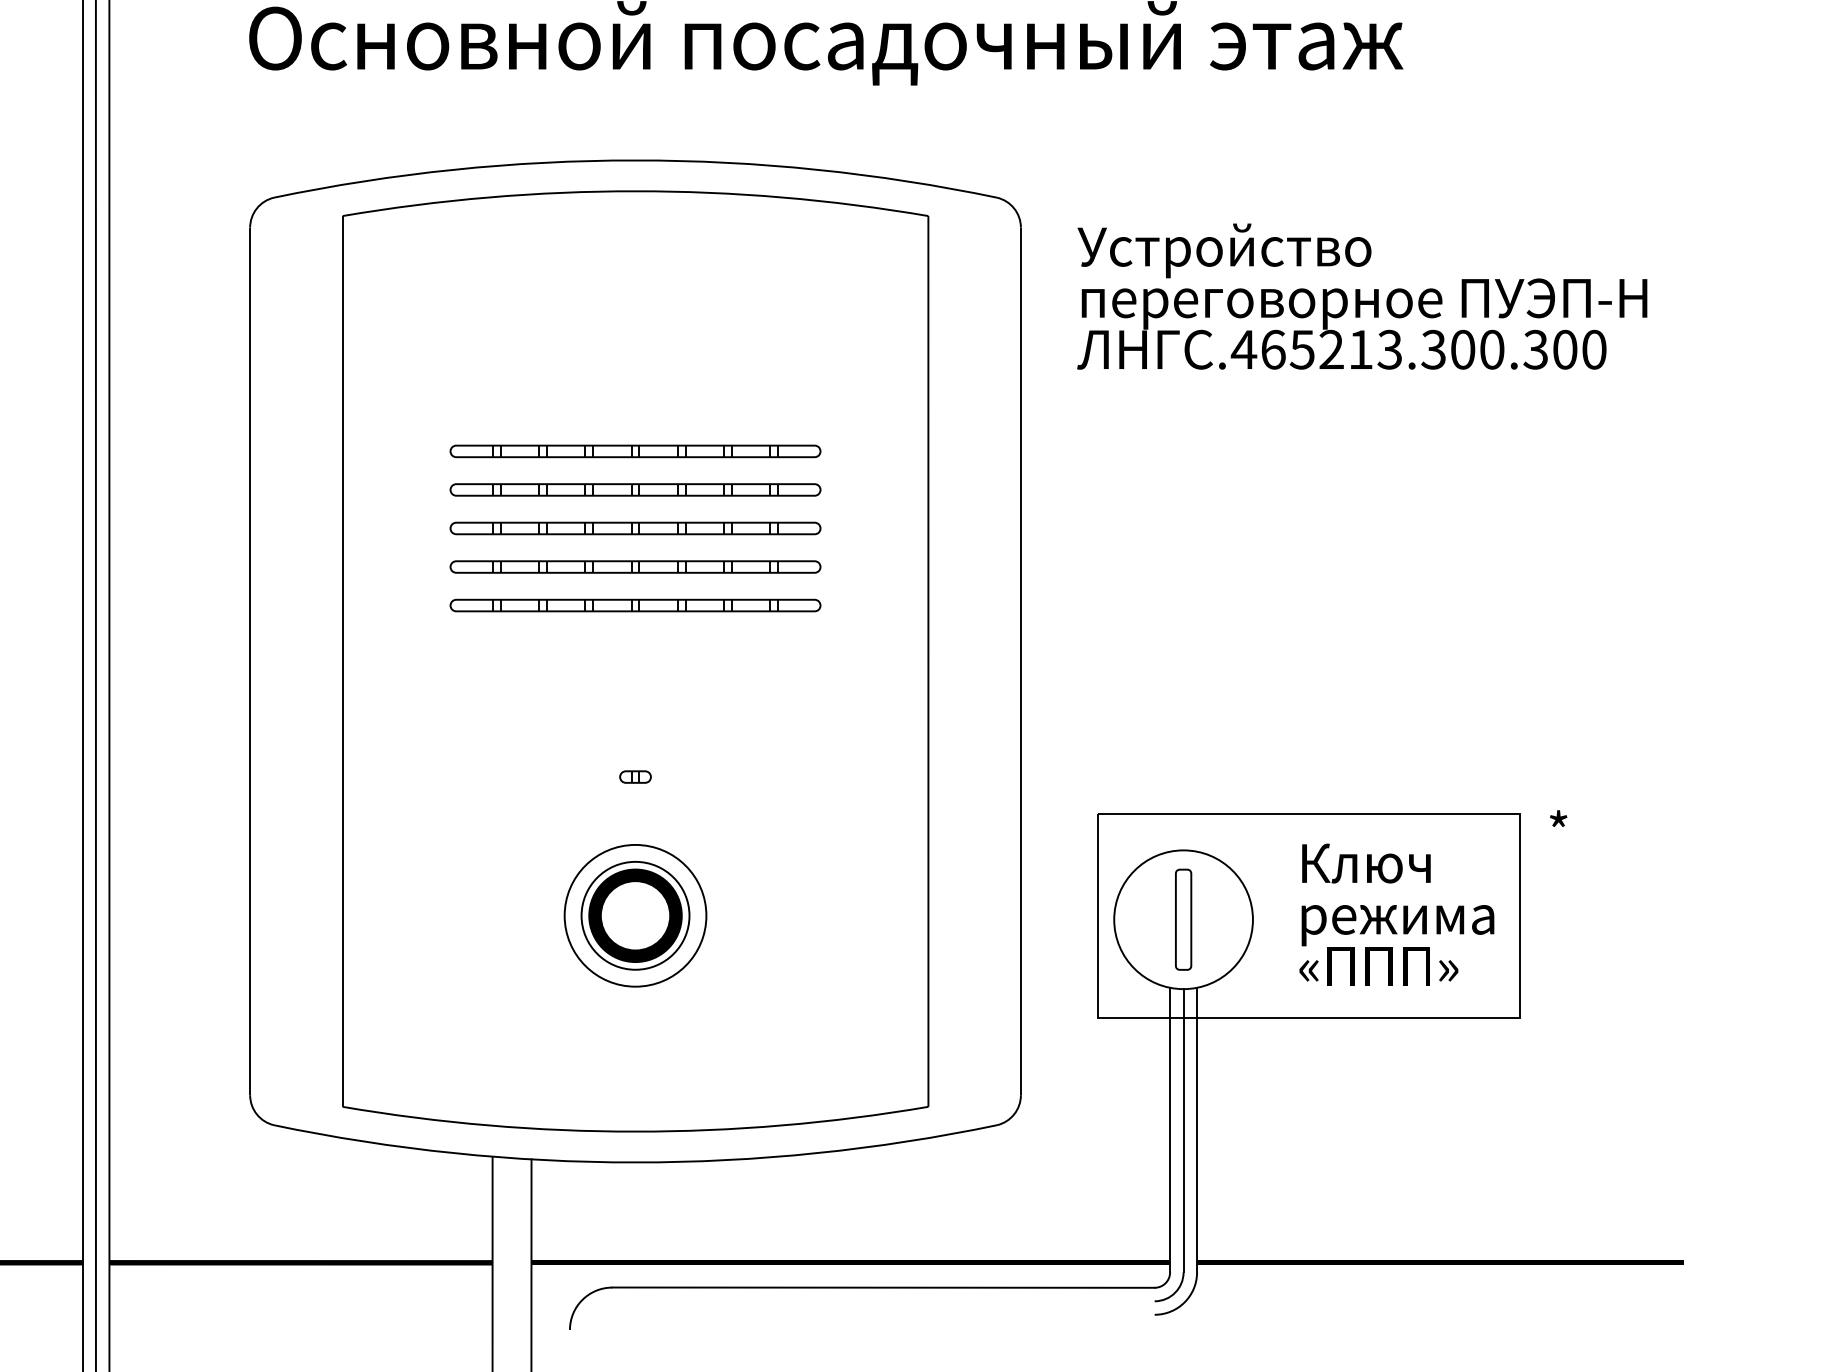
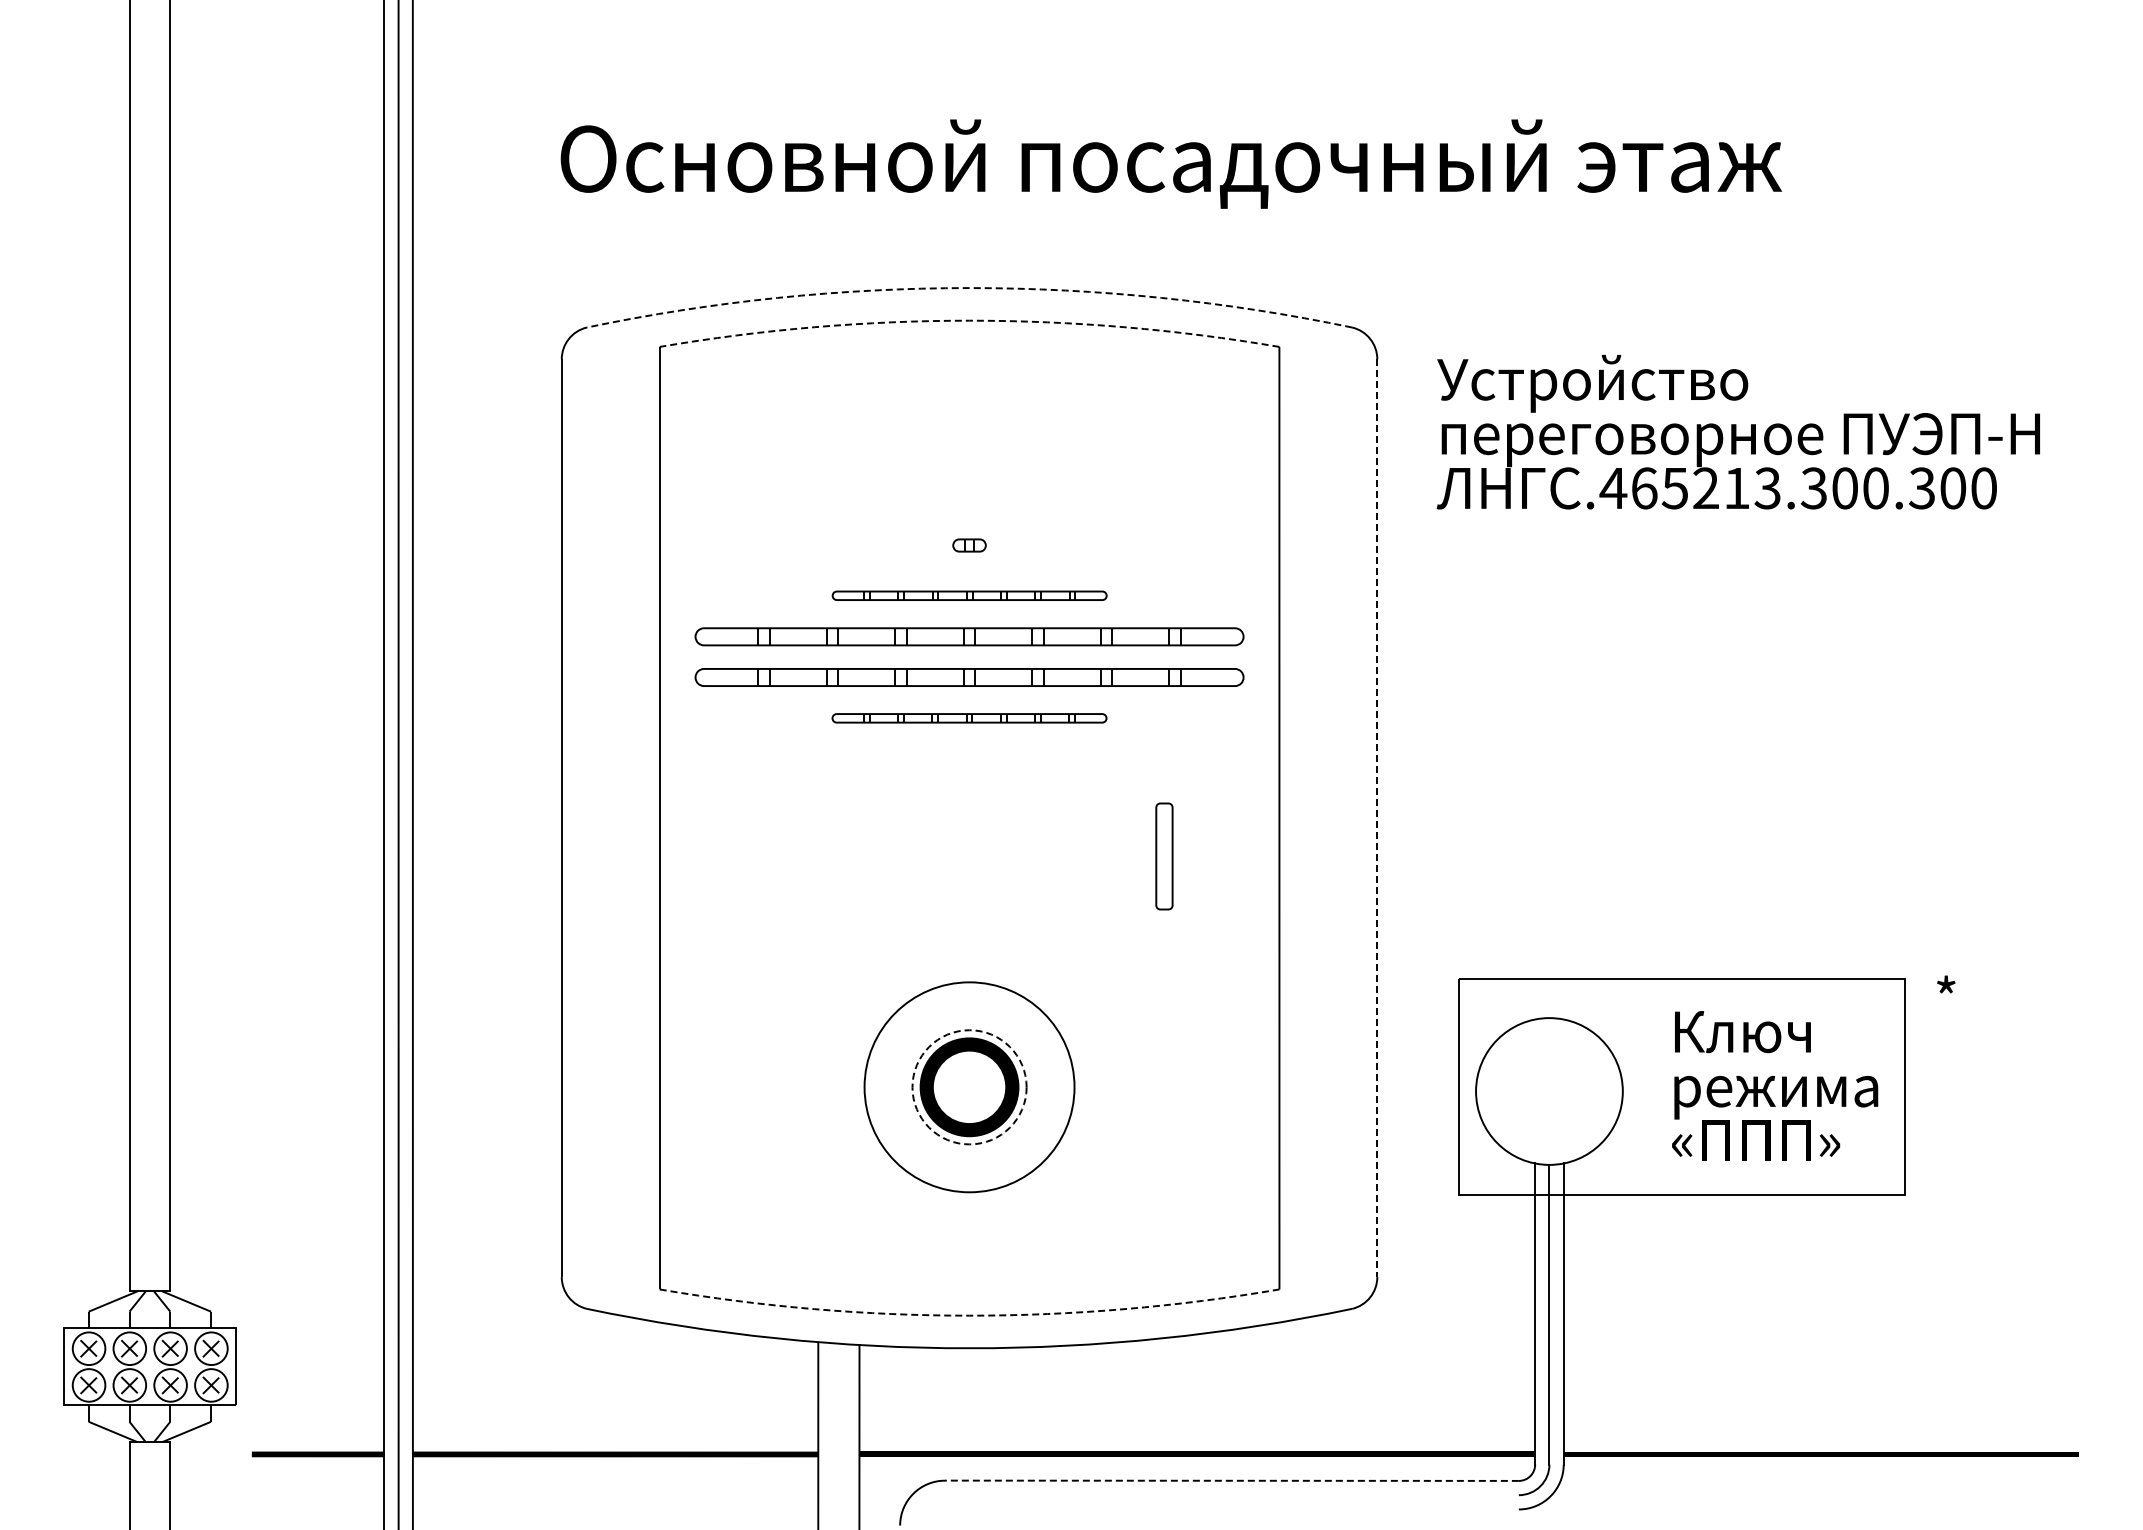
arc: (635, 160) -> (969, 288), solid -> dashed
arc: (635, 191) -> (969, 320), solid -> dashed
part: (635, 450) -> (969, 595), size x0.7
part: (635, 489) -> (969, 636), size x1.4
part: (635, 528) -> (969, 677), size x1.4
part: (635, 567) -> (969, 718), size x0.7
part: (635, 605) -> (969, 759), removed
line: (1021, 661) -> (1377, 818), solid -> dashed
part: (635, 777) -> (969, 545), moved
circle: (635, 915) -> (969, 1087), size x1.4
circle: (635, 915) -> (969, 1087), solid -> dashed
part: (1183, 919) -> (1164, 856), moved
arc: (635, 1131) -> (969, 1315), solid -> dashed
line: (883, 1287) -> (1231, 1480), solid -> dashed

